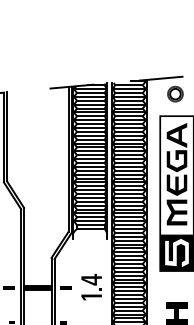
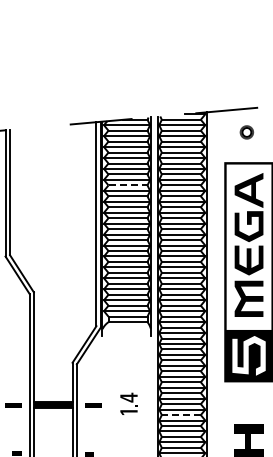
part: (175, 94) -> (246, 132), size x0.6
line: (91, 131) -> (128, 185), solid -> dashed
part: (91, 286) -> (128, 403), size x0.6
line: (128, 295) -> (181, 415), solid -> dashed

